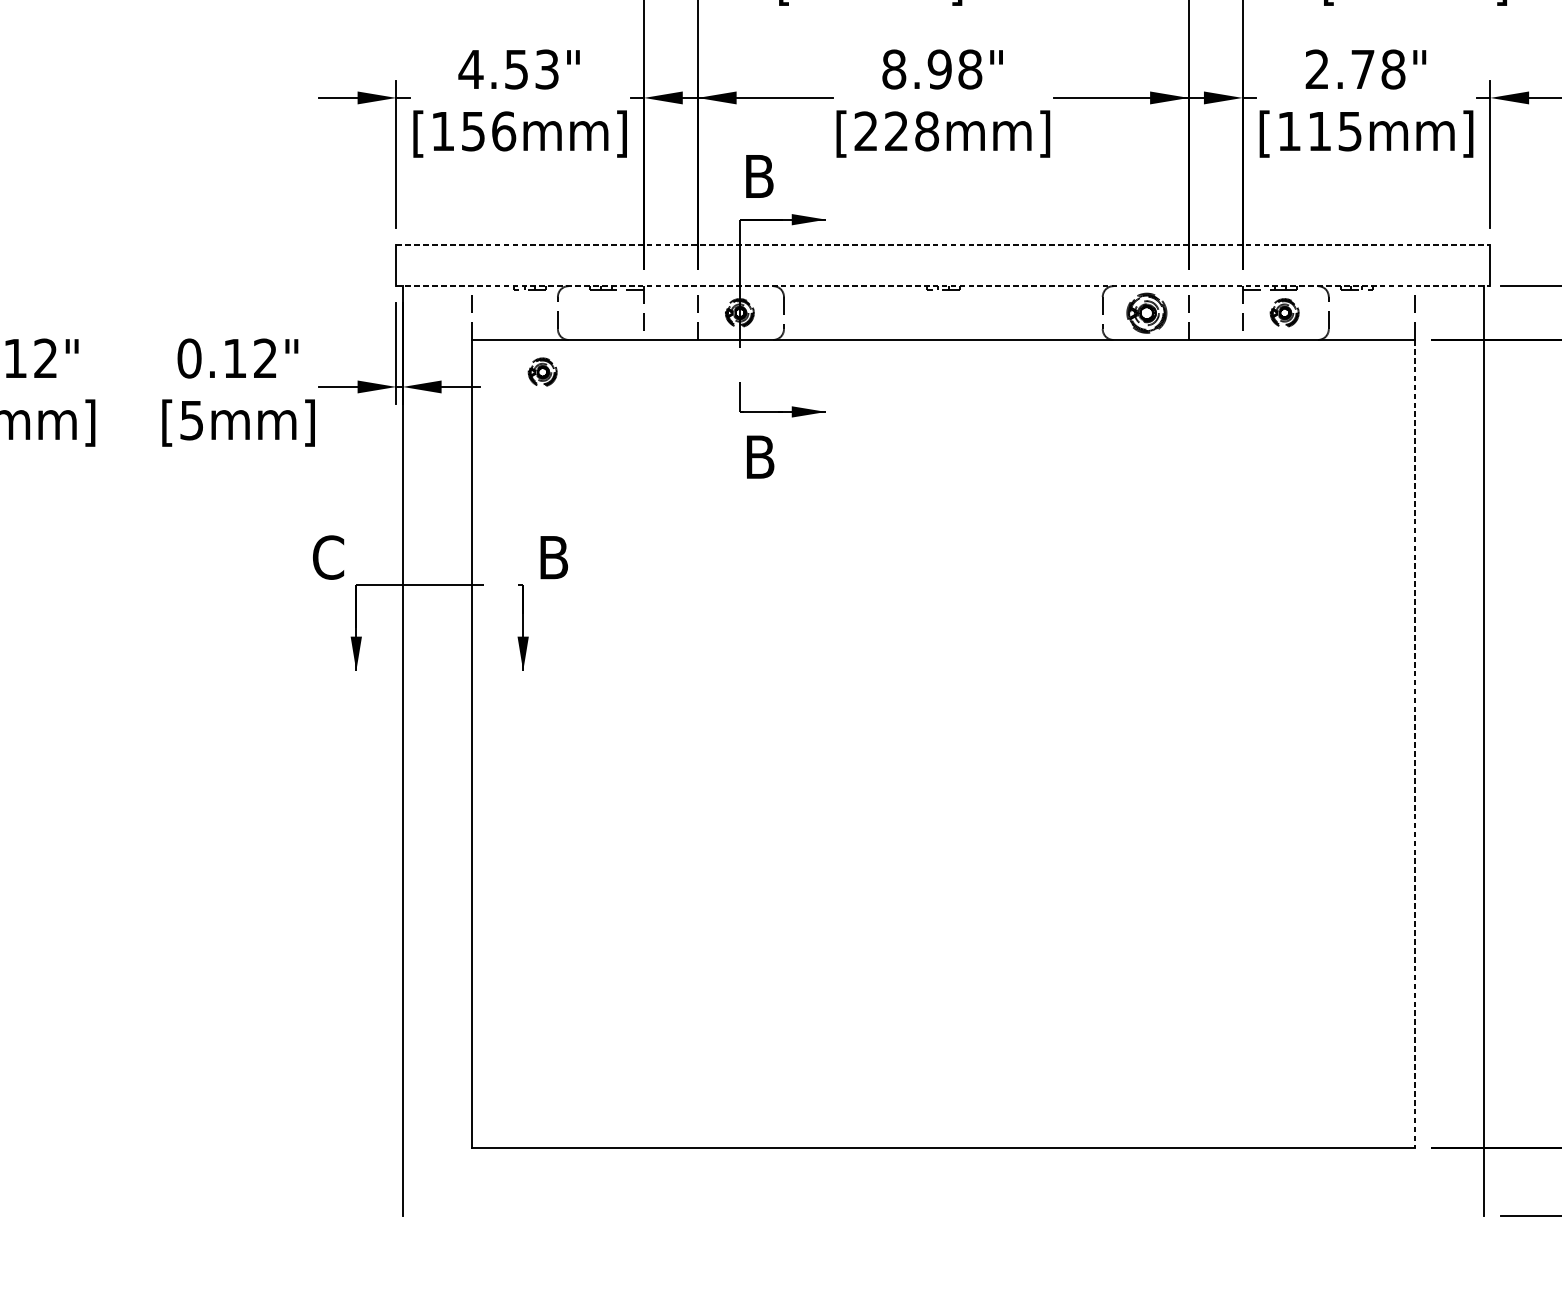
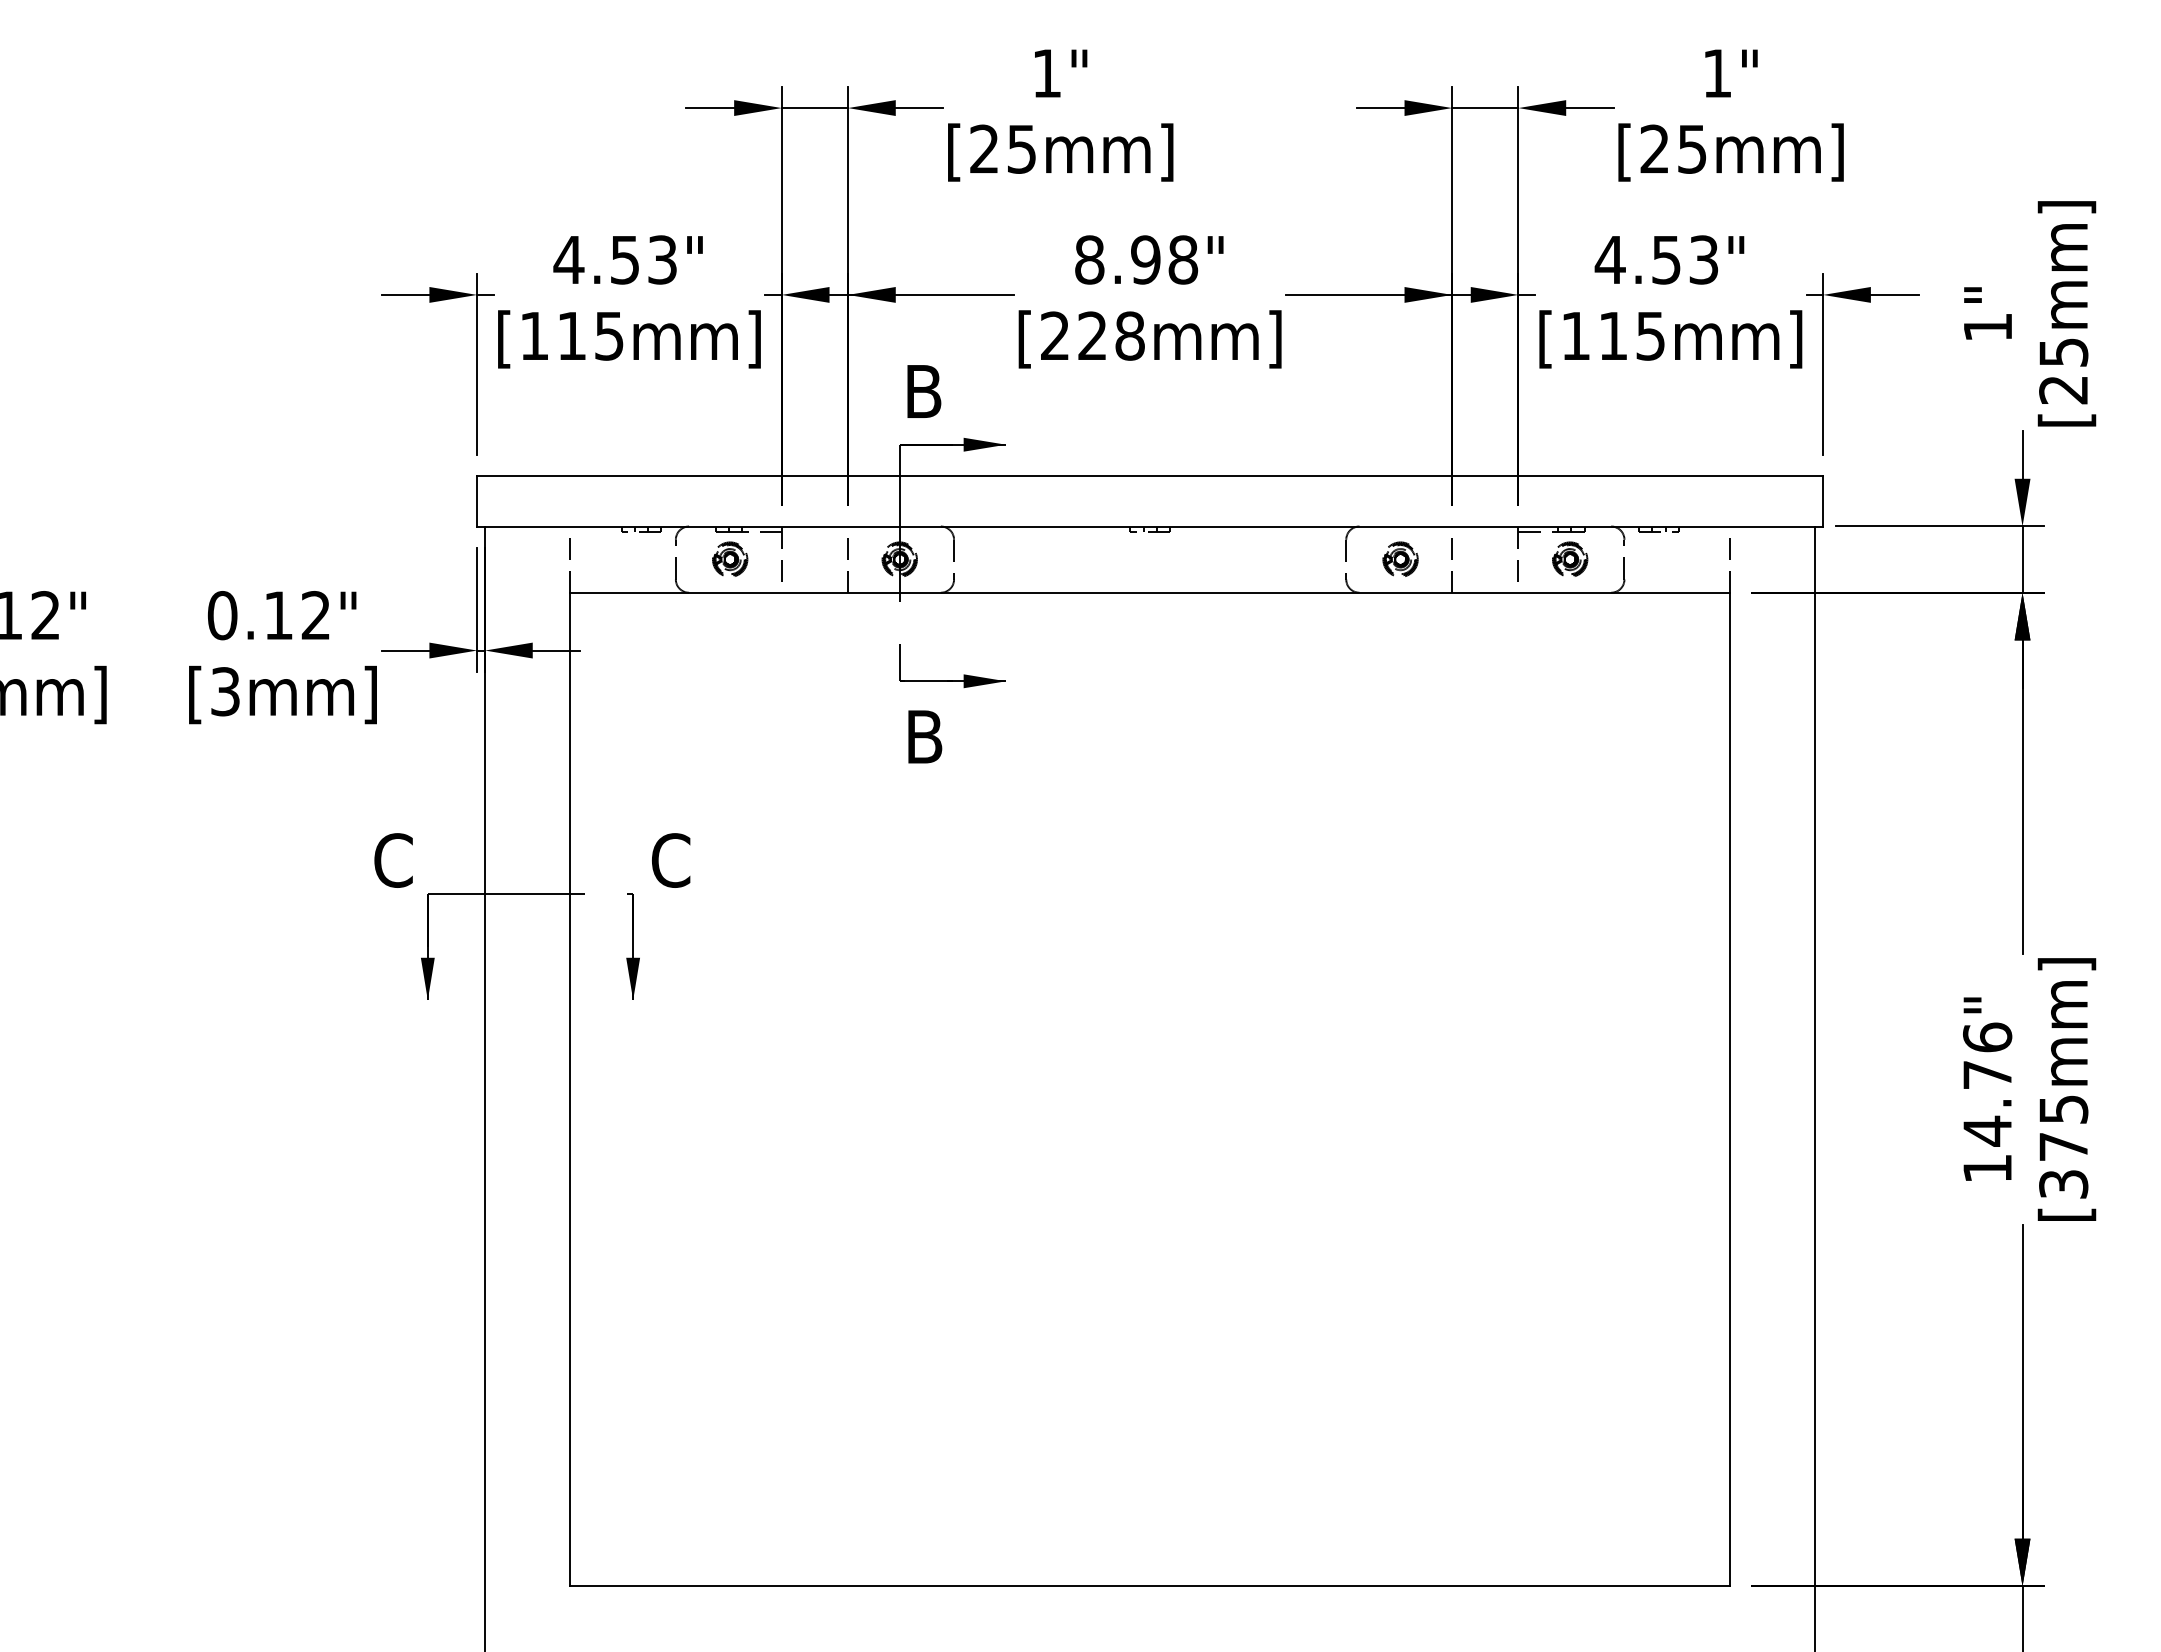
text: (1354, 69) -> (1656, 259), 2.78" -> 4.53"
text: (489, 130) -> (591, 335), [156mm] -> [115mm]
line: (943, 245) -> (1150, 476), dashed -> solid
line: (943, 286) -> (1150, 526), dashed -> solid
part: (1146, 312) -> (1400, 558), size x0.71
part: (542, 371) -> (730, 558), moved
text: (191, 420) -> (225, 691), [5mm] -> [3mm]
text: (553, 557) -> (670, 860), B -> C
line: (1415, 743) -> (1730, 1089), dashed -> solid

